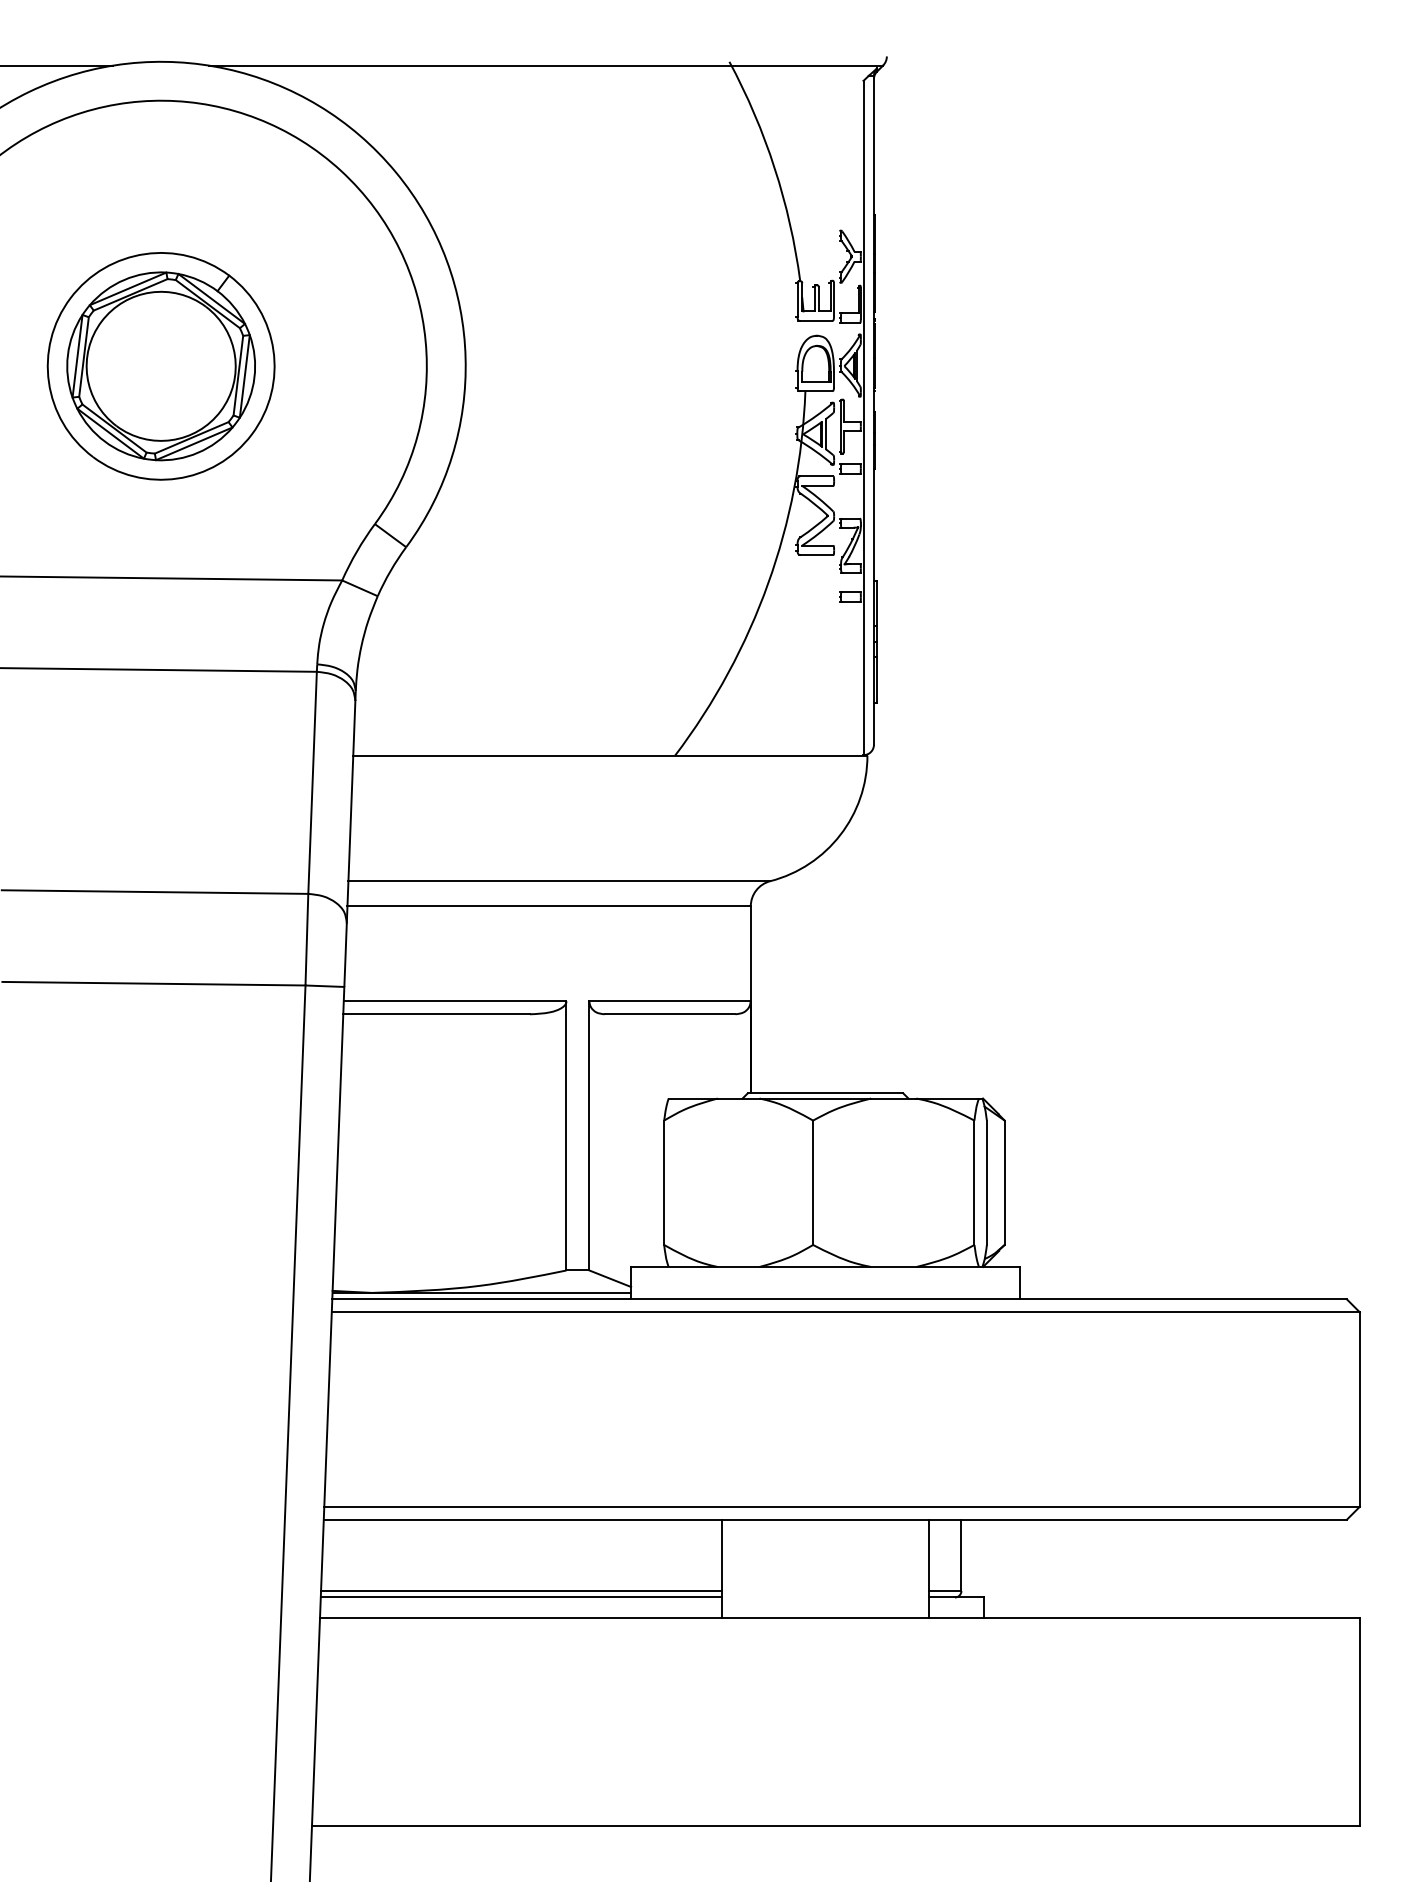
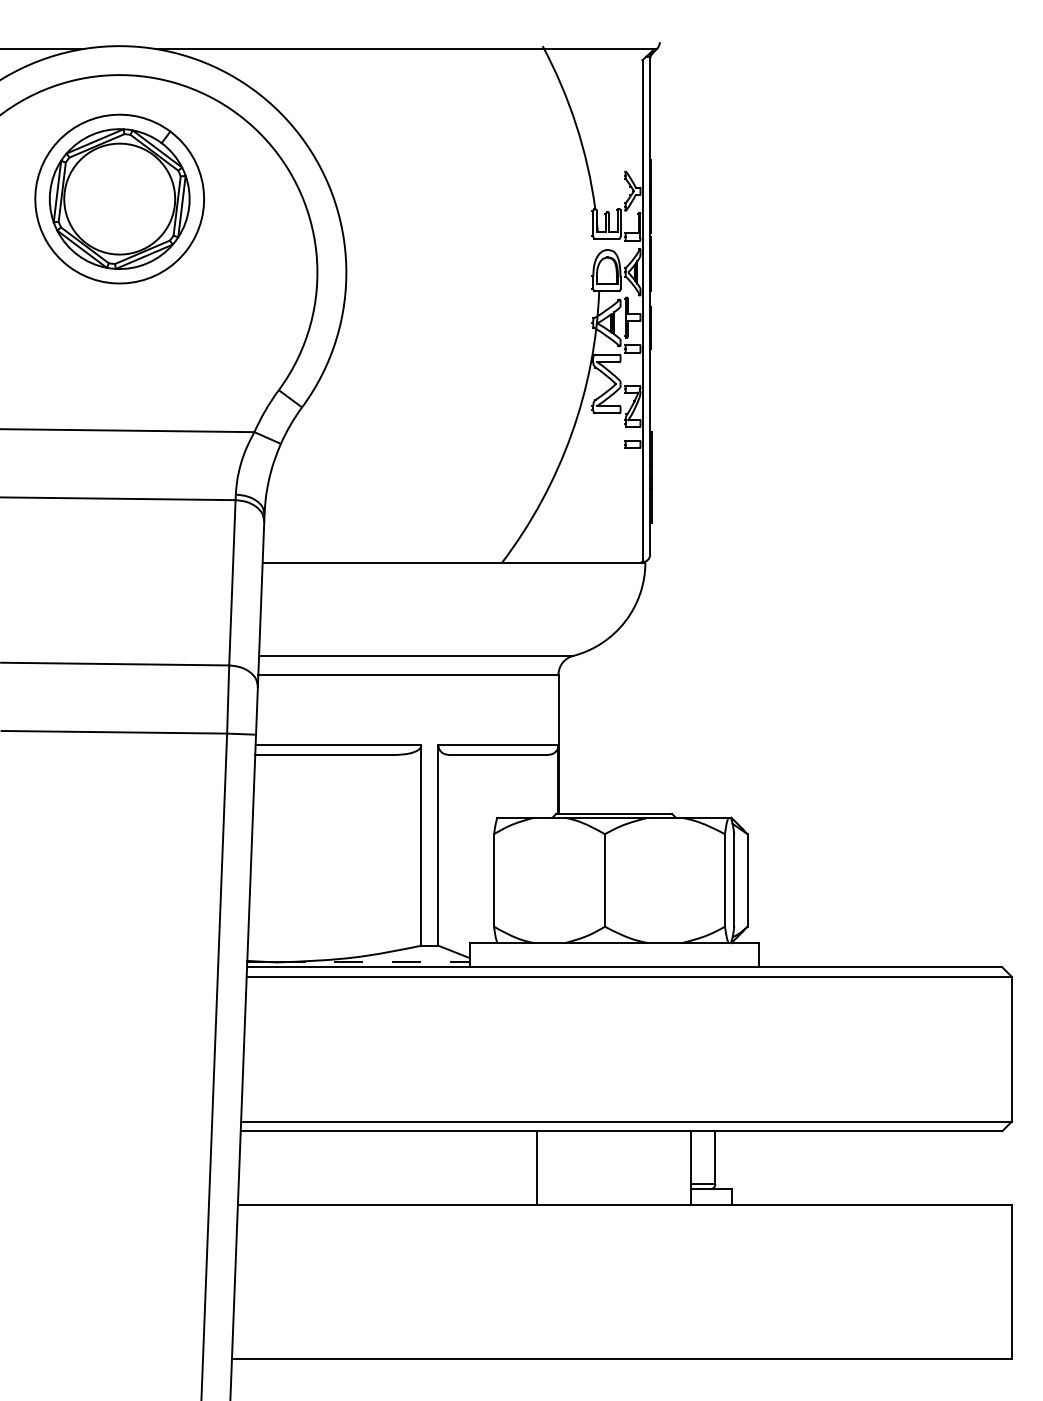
part: (160, 366) -> (119, 199), moved
line: (501, 1292) -> (373, 962), solid -> dashed
line: (521, 1590) -> (387, 1183), removed
line: (520, 1597) -> (387, 1189), removed

